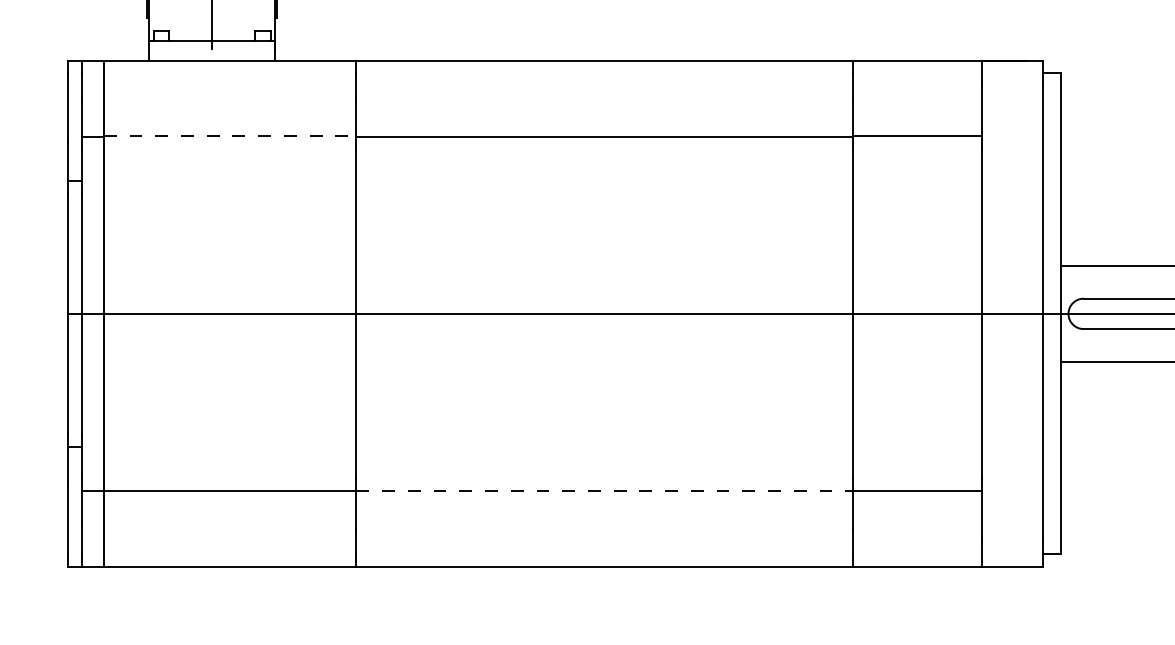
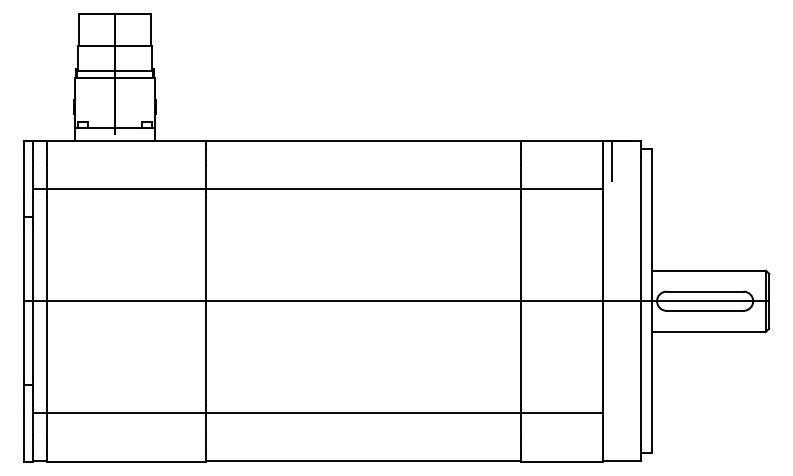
line: (998, 91) -> (612, 160), added
line: (230, 137) -> (126, 189), dashed -> solid
line: (606, 491) -> (364, 413), dashed -> solid

